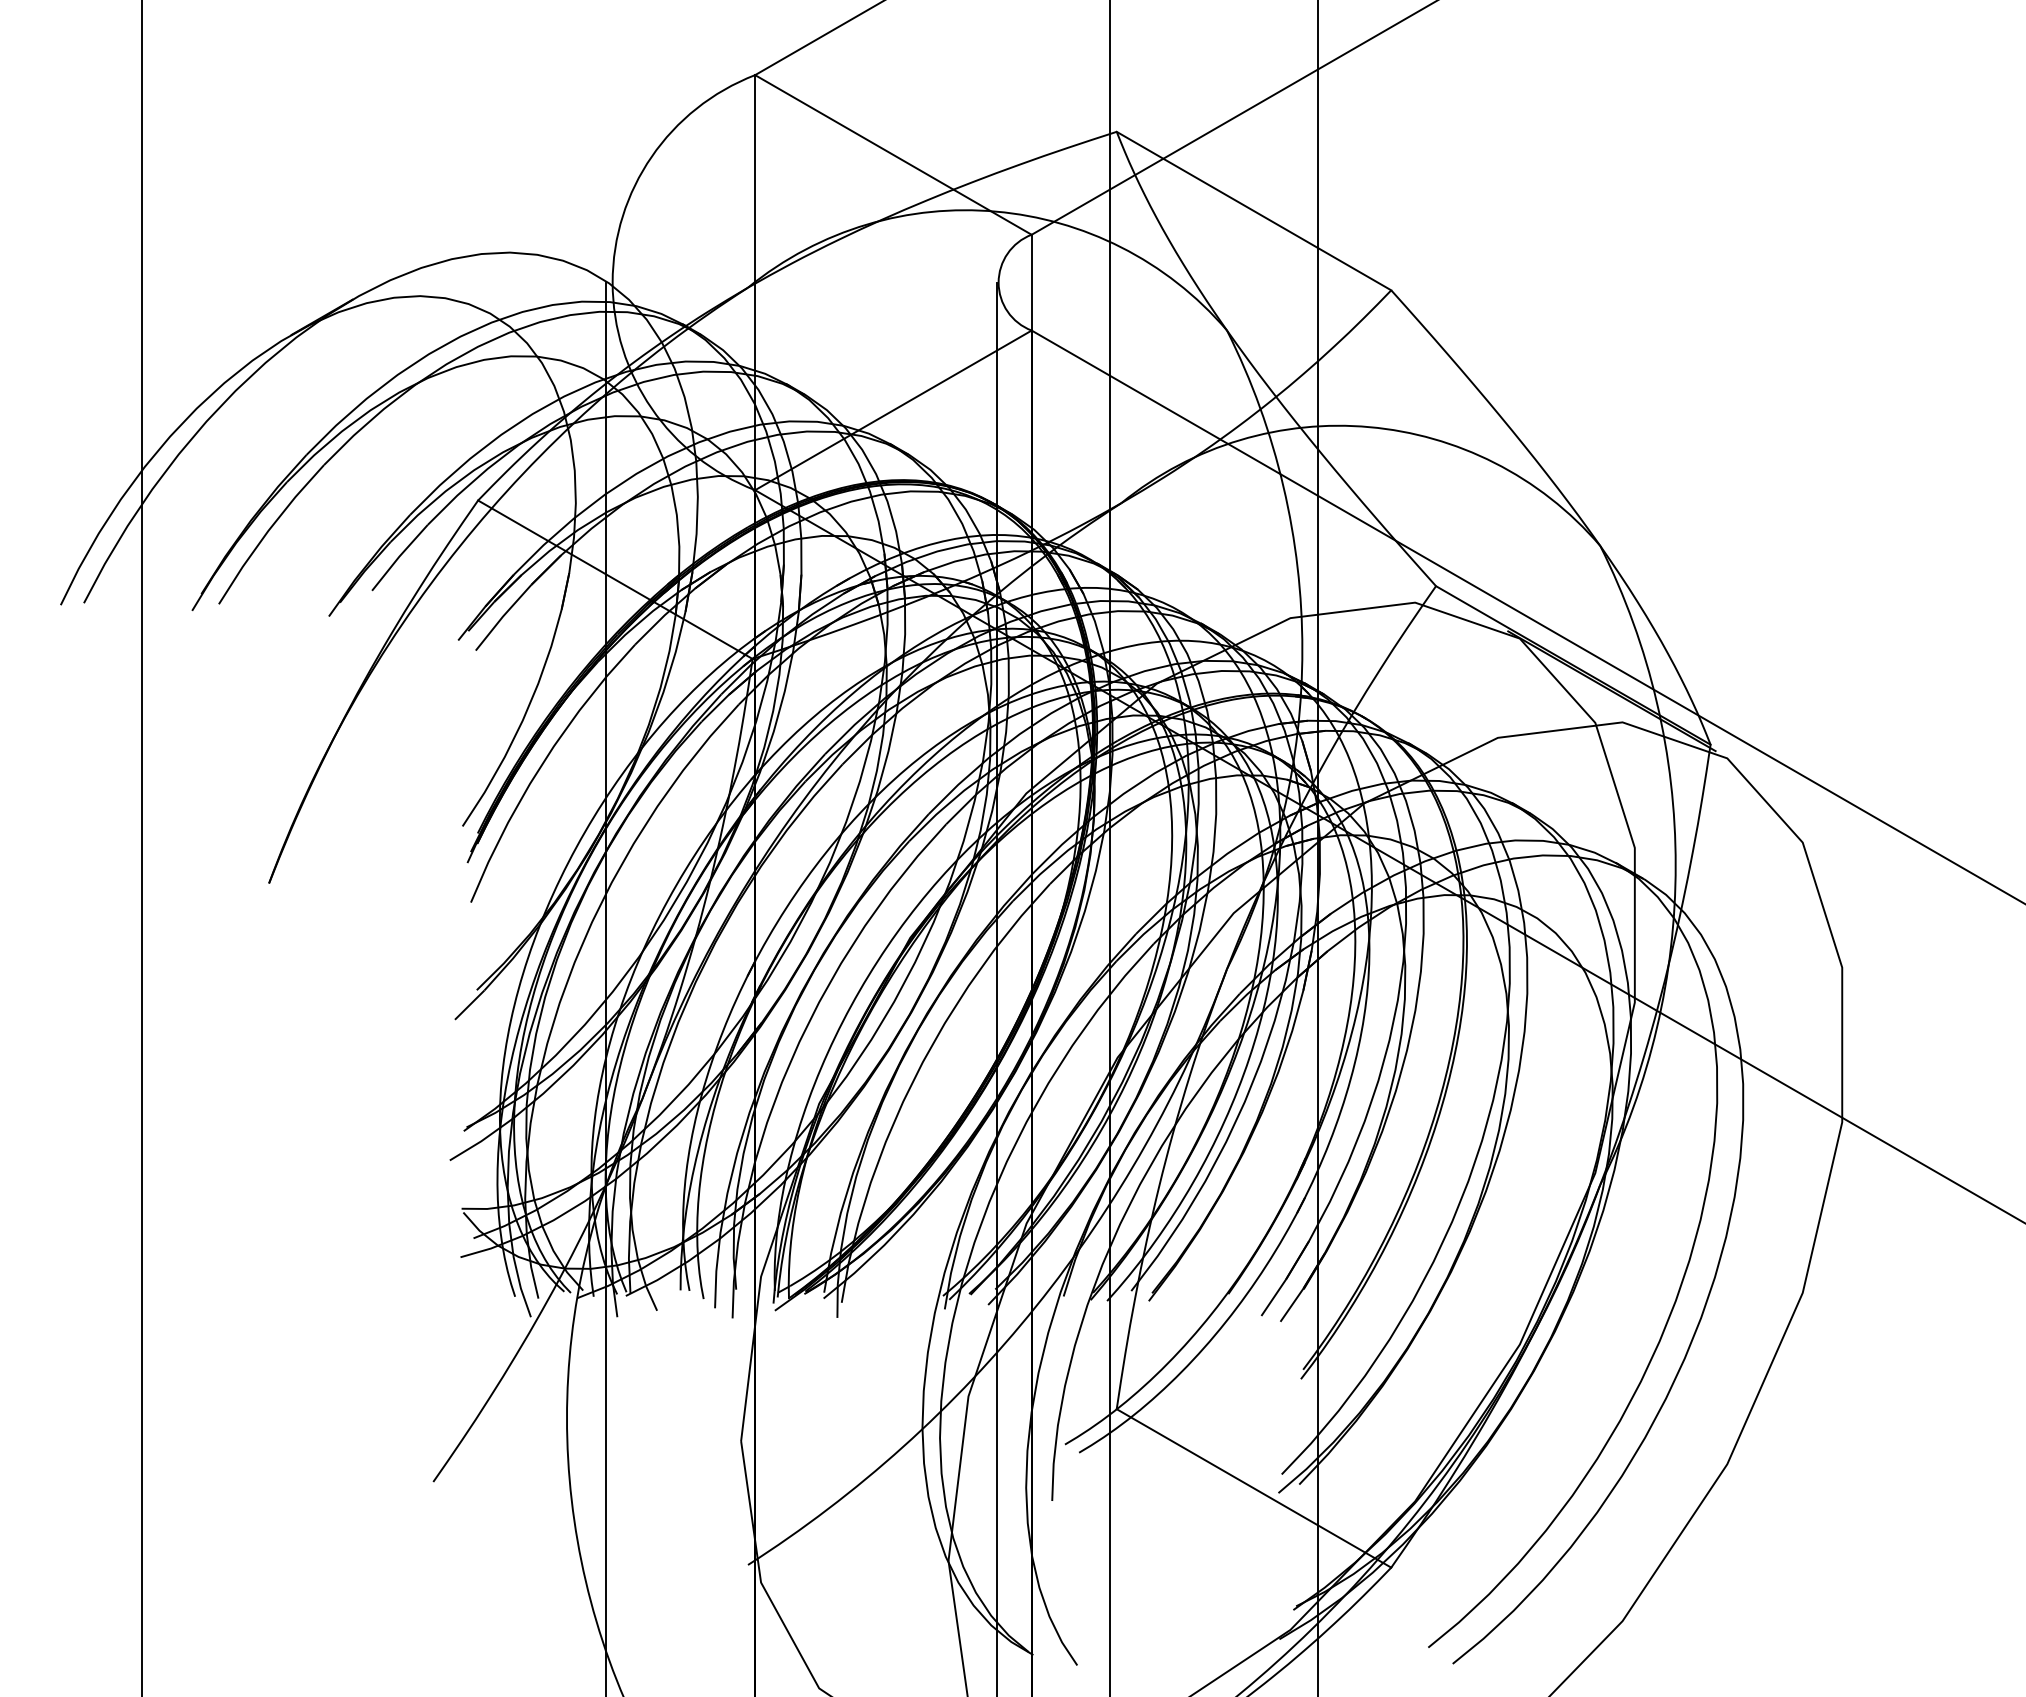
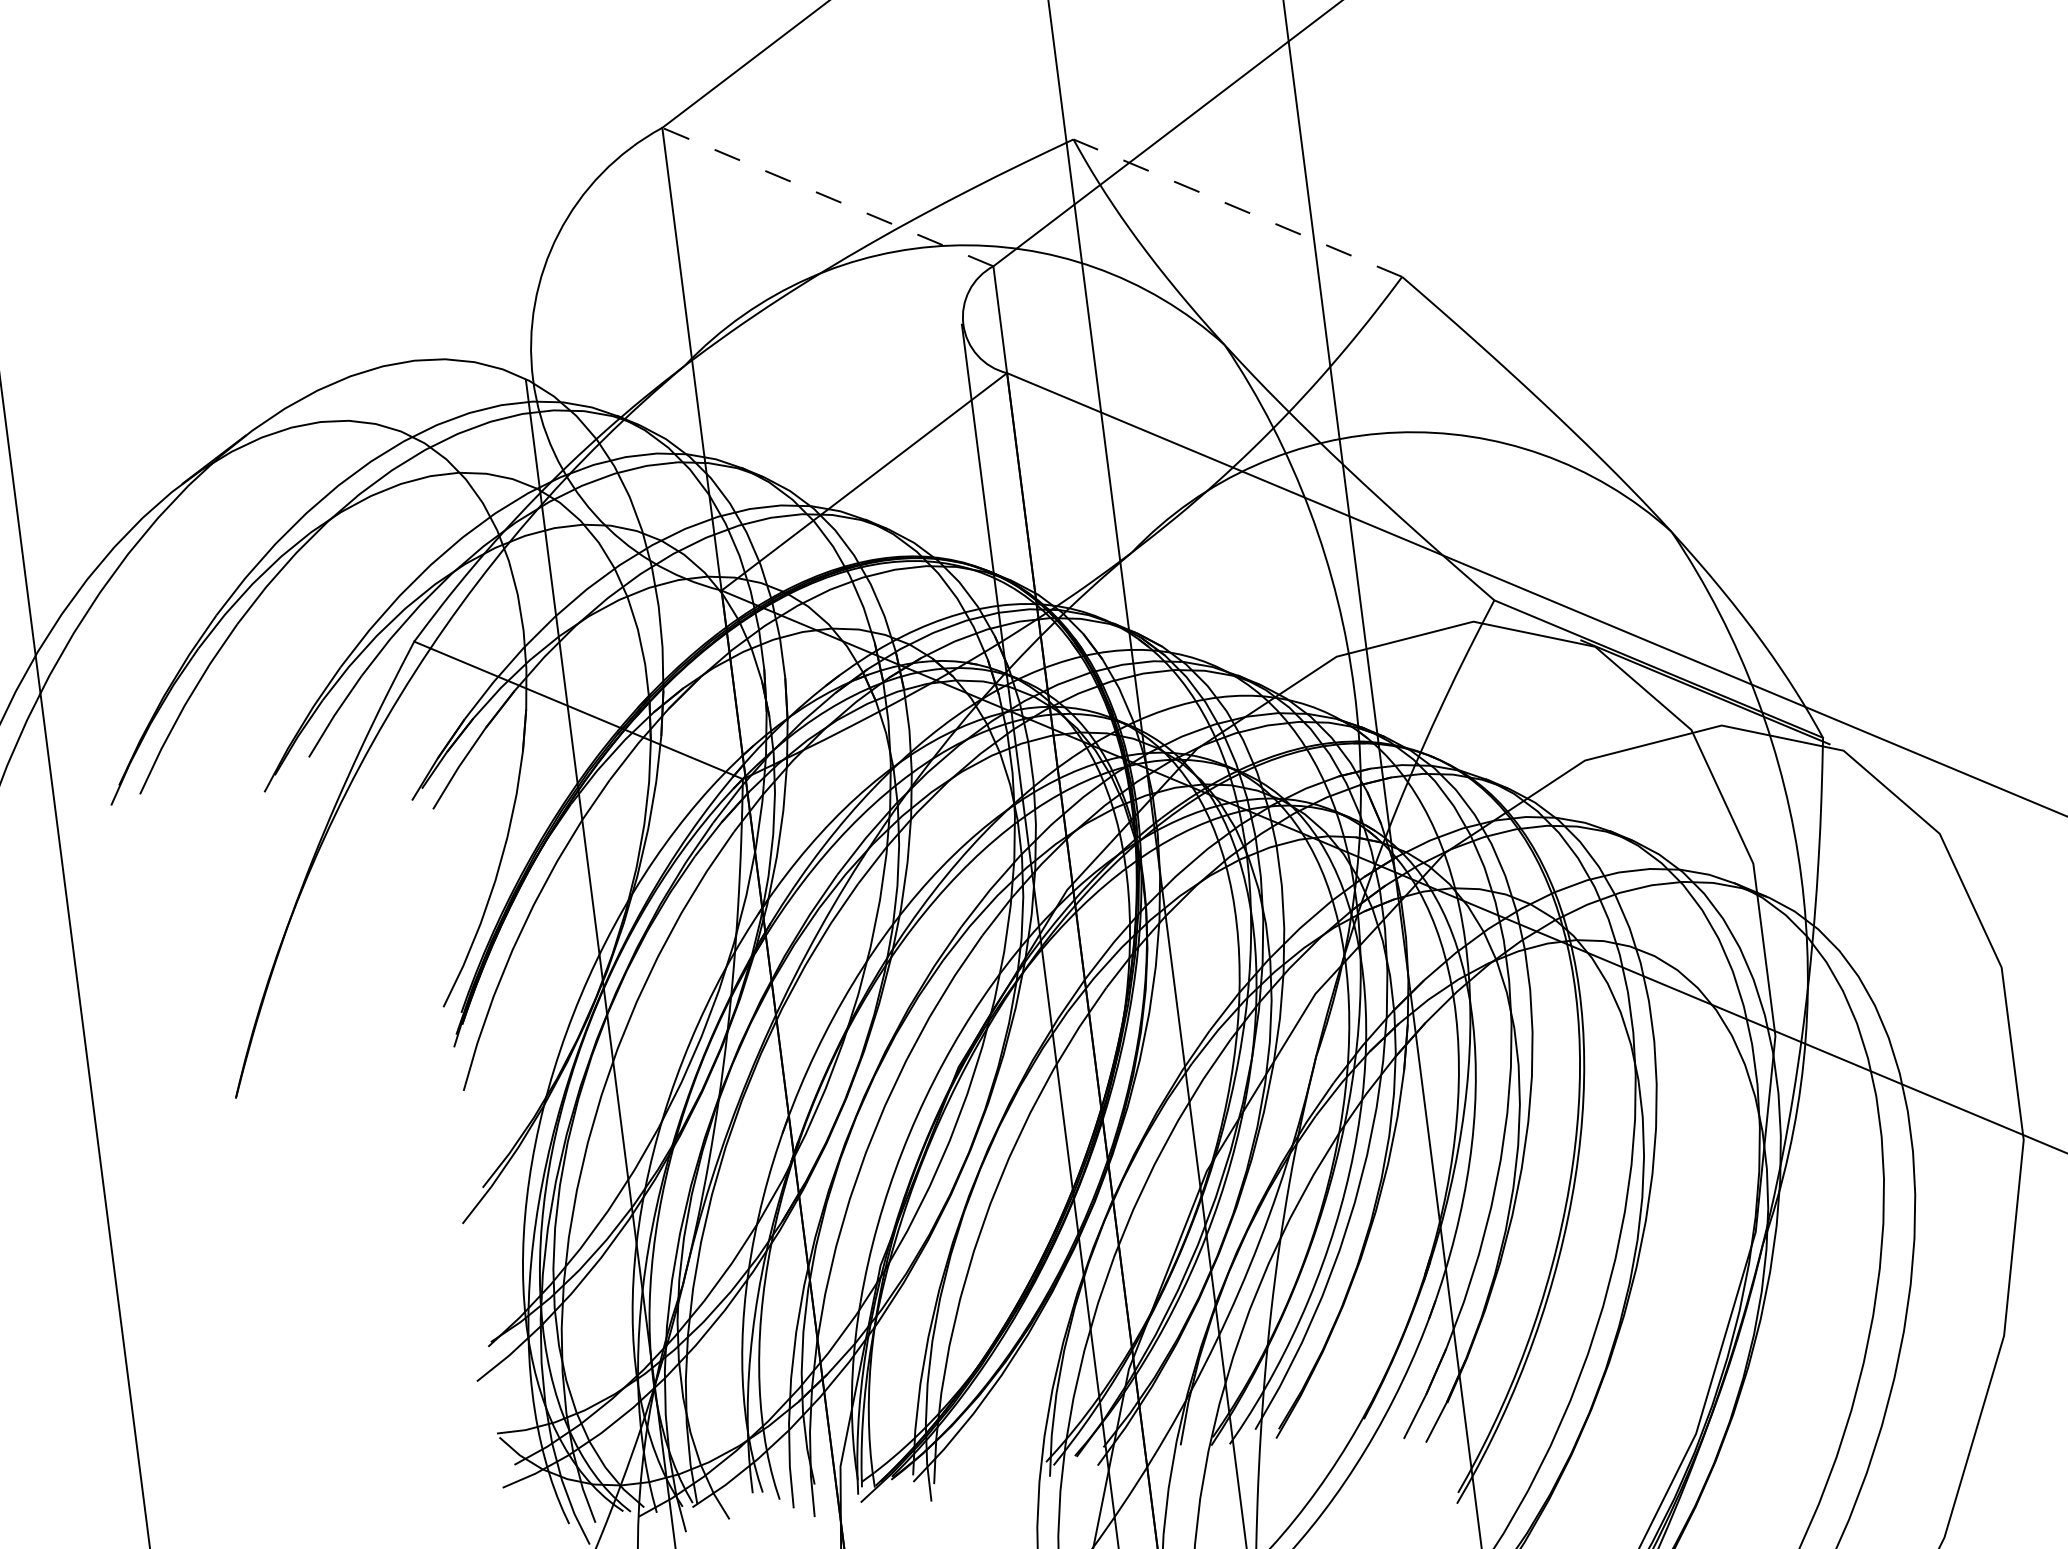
line: (893, 154) -> (827, 196), solid -> dashed
line: (1253, 210) -> (1237, 207), solid -> dashed

